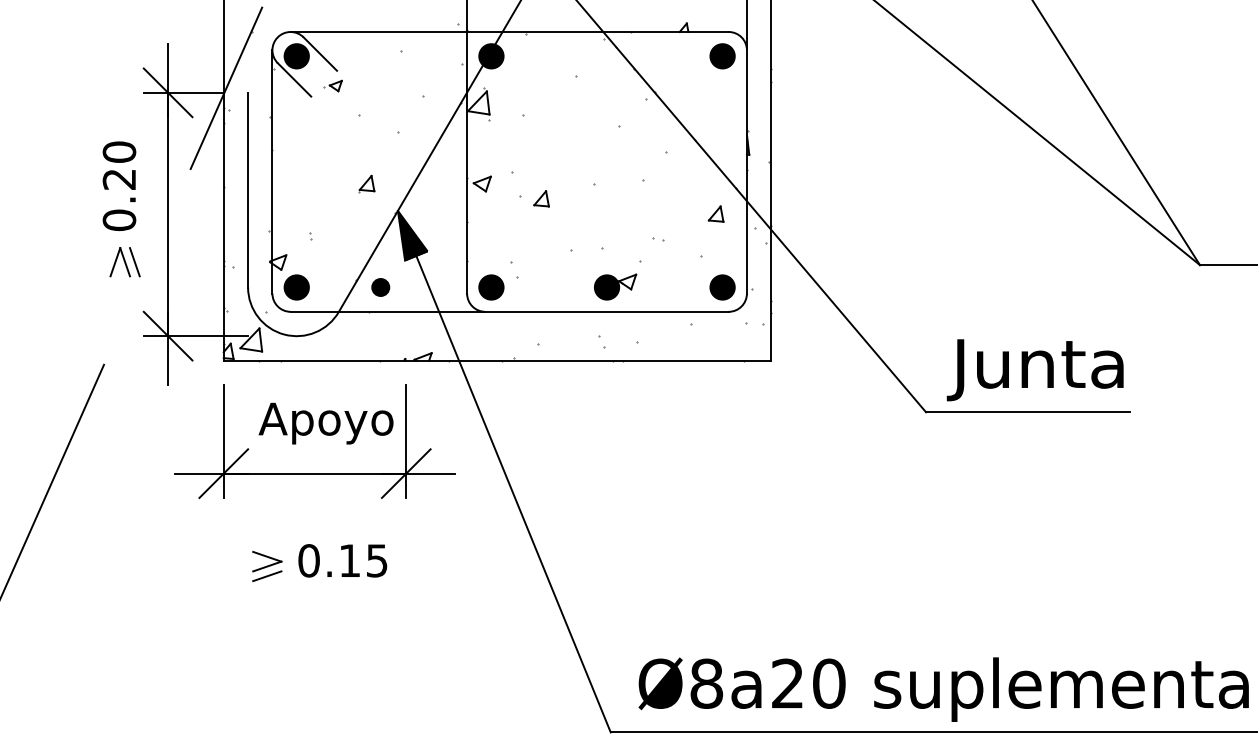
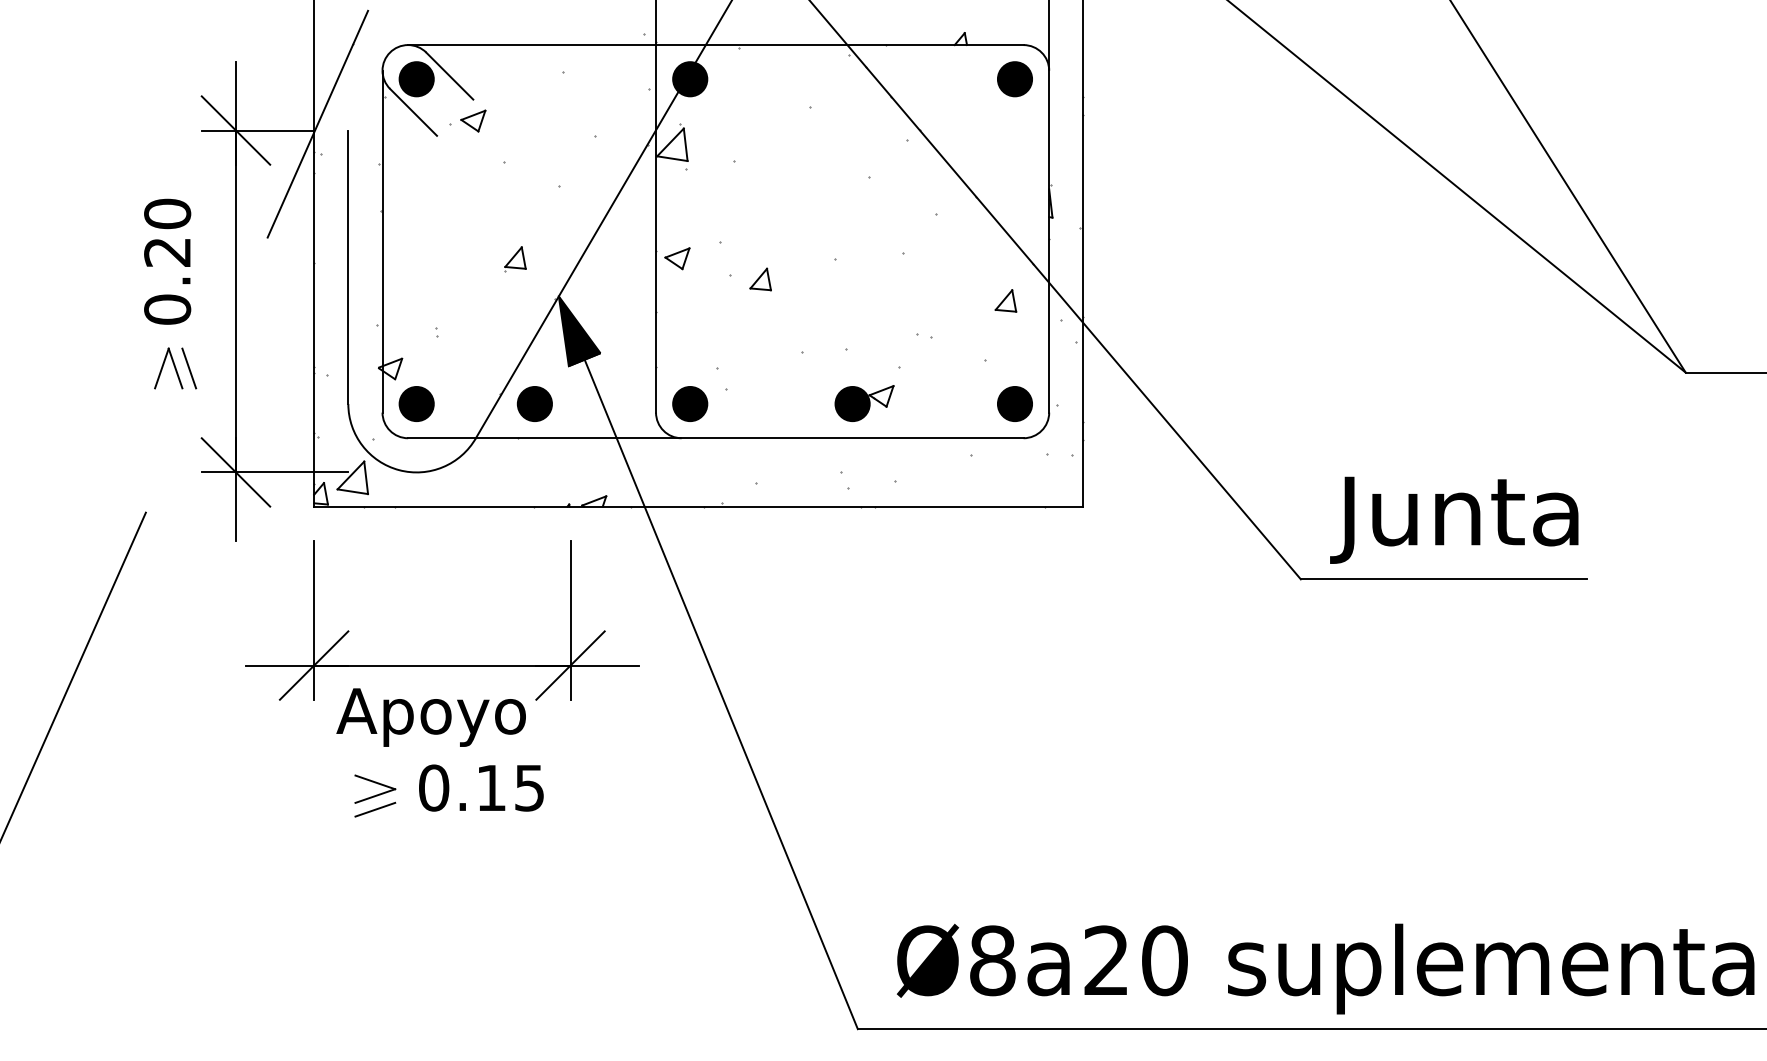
part: (332, 85) -> (466, 120), size x1.43
part: (380, 287) -> (534, 404), size x1.43
text: (325, 423) -> (430, 717), moved

